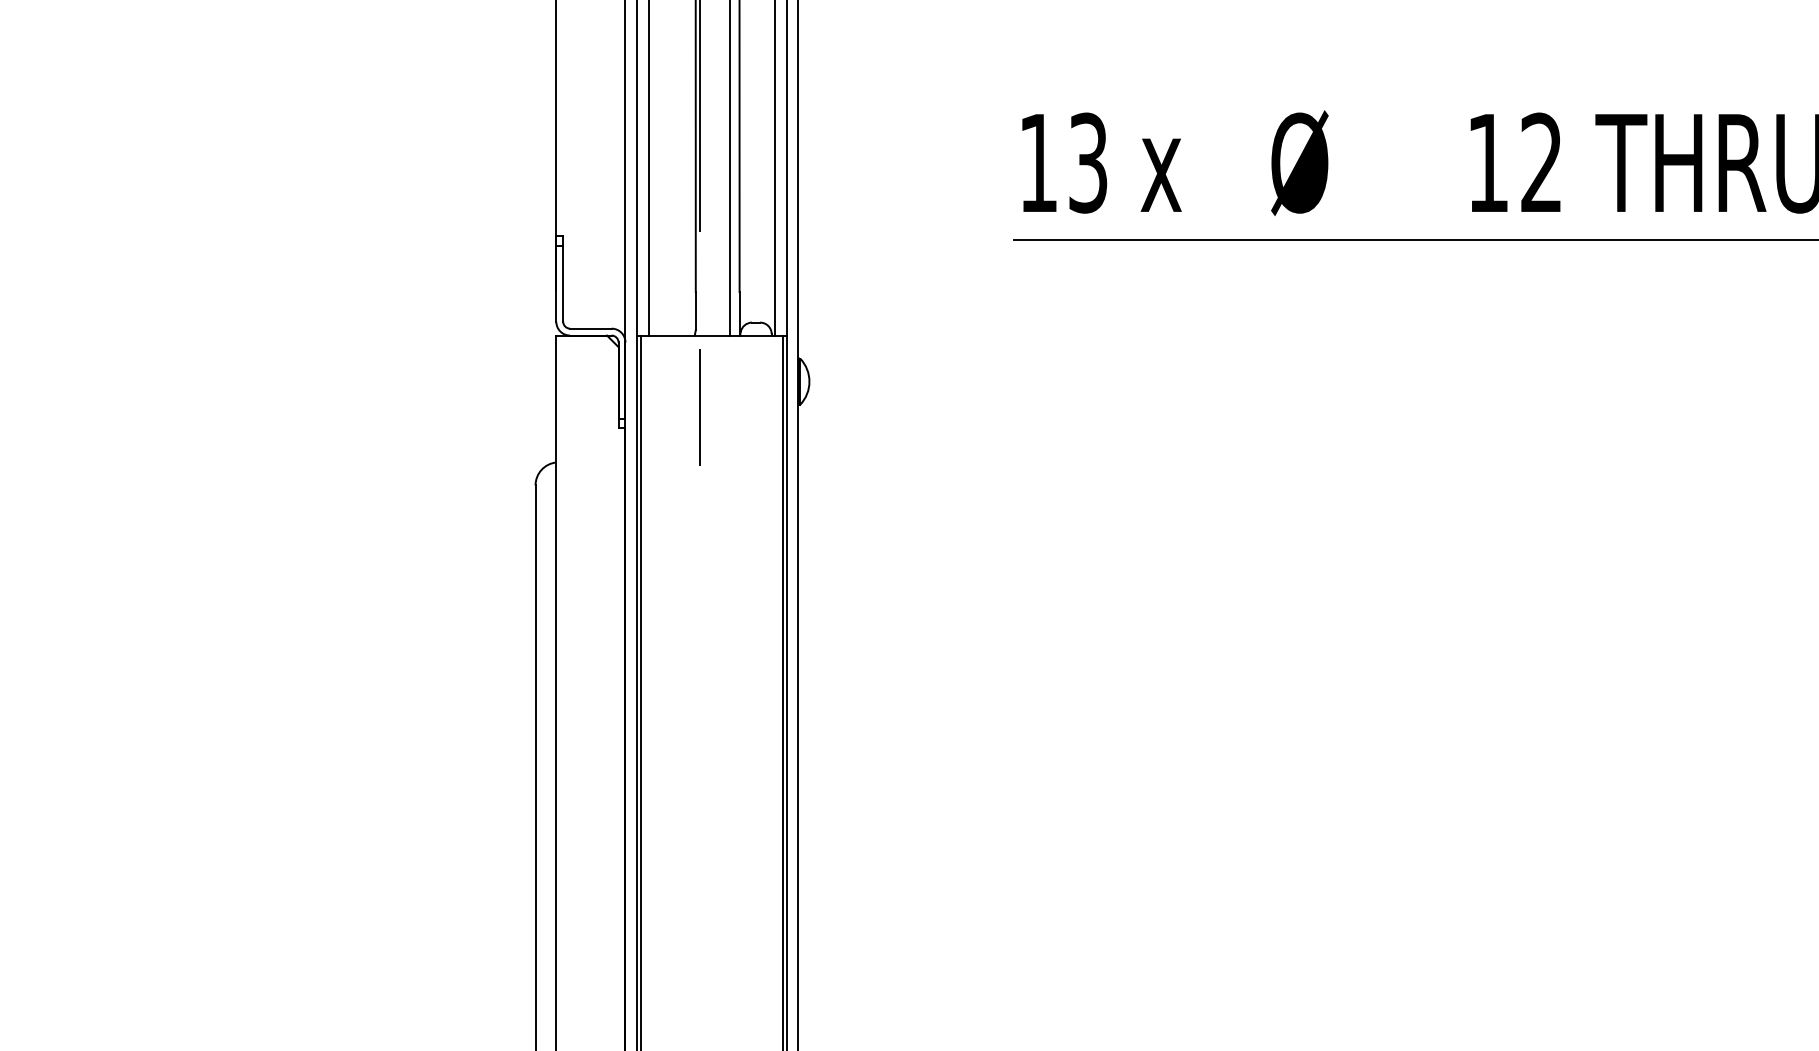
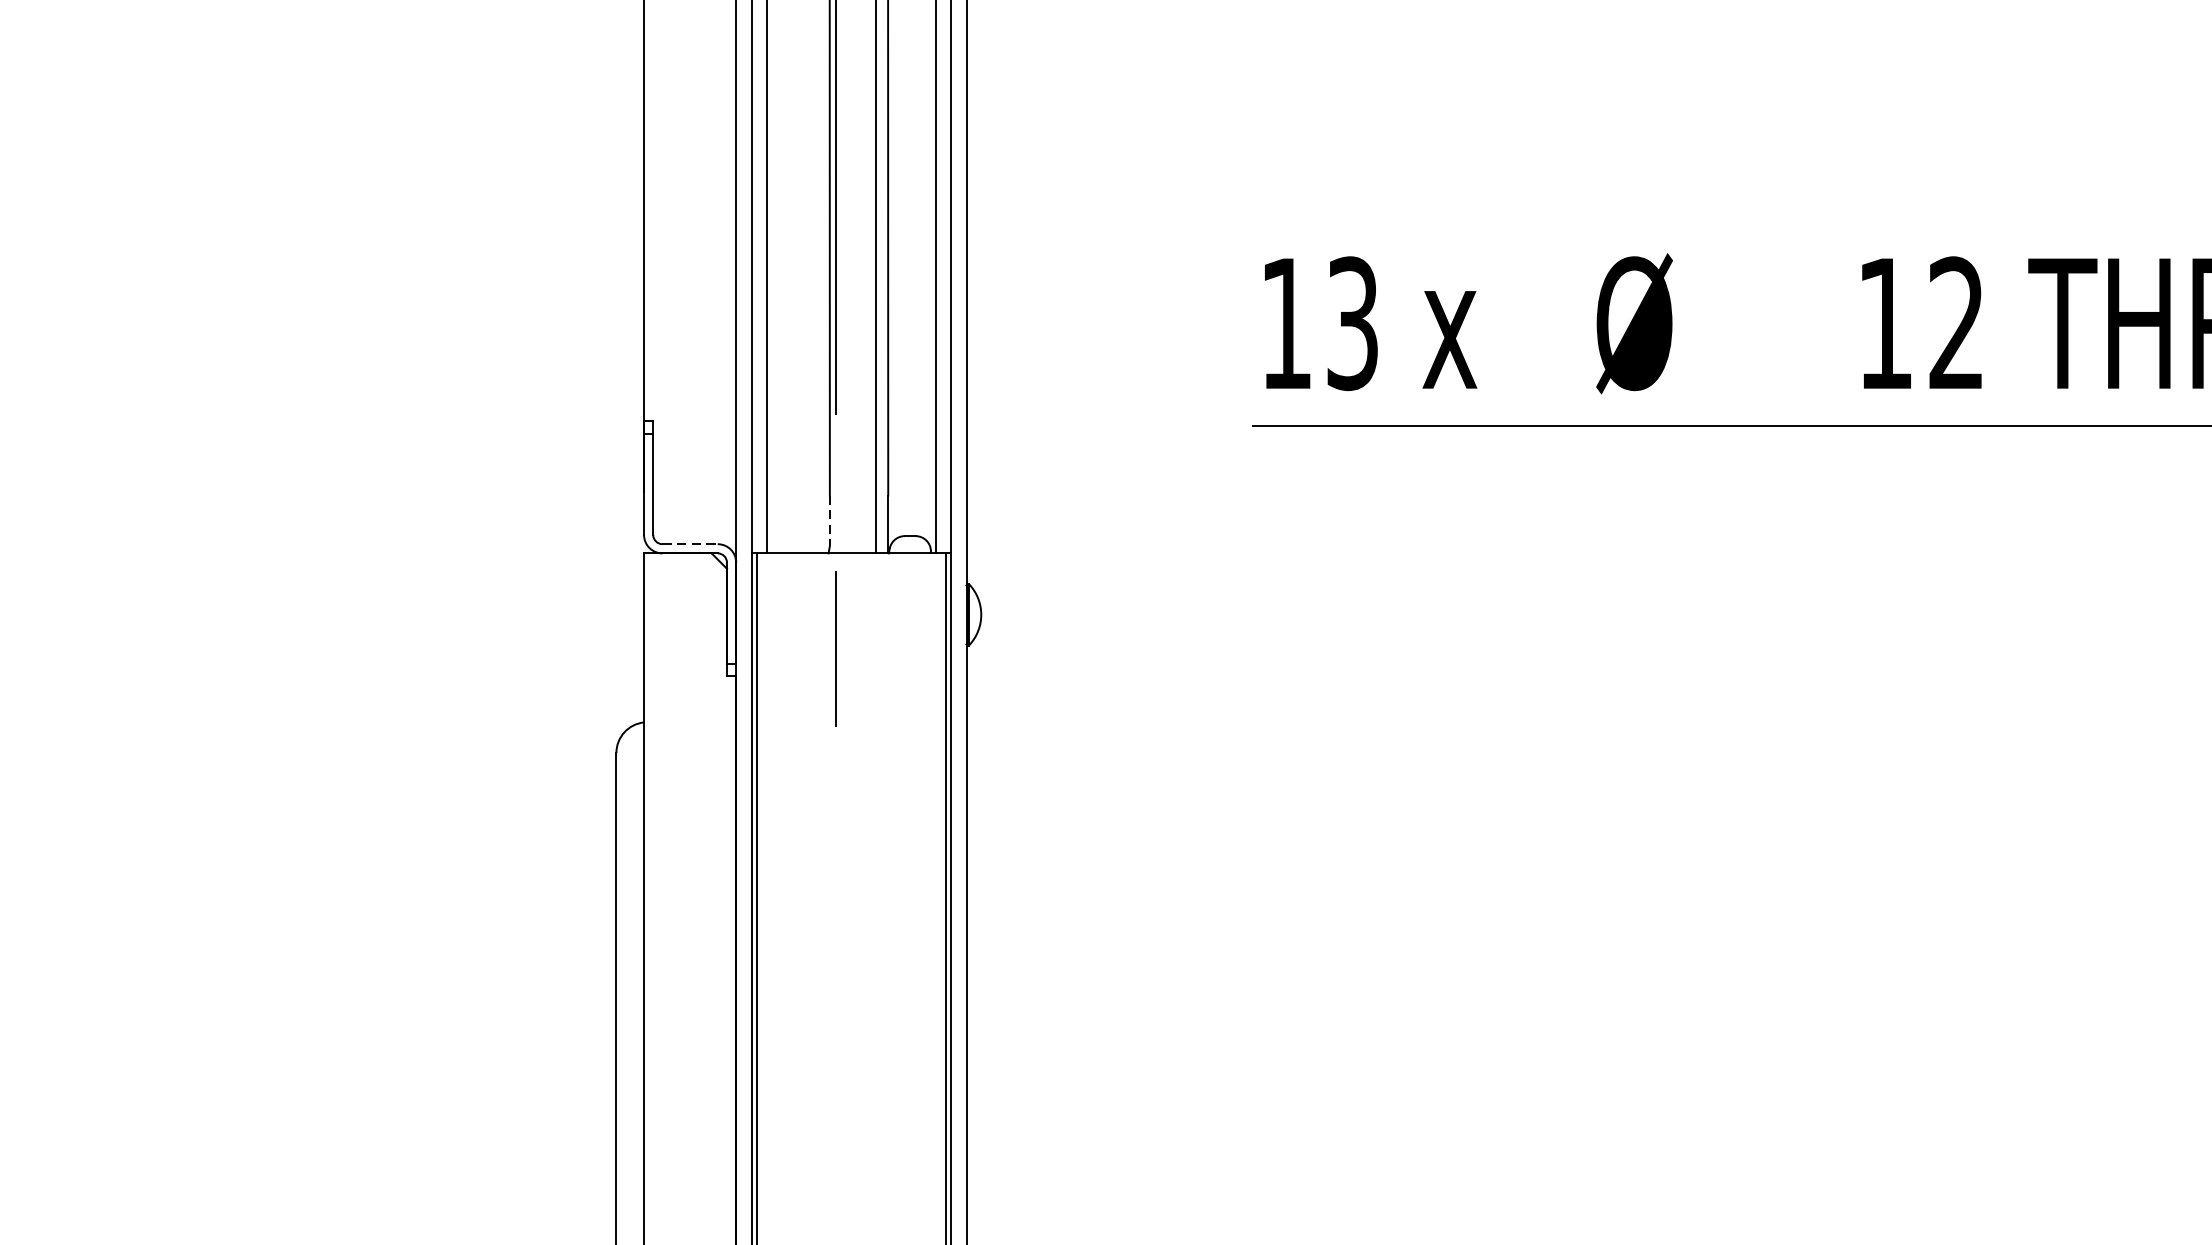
line: (695, 311) -> (829, 521), solid -> dashed
line: (590, 328) -> (689, 543), solid -> dashed

